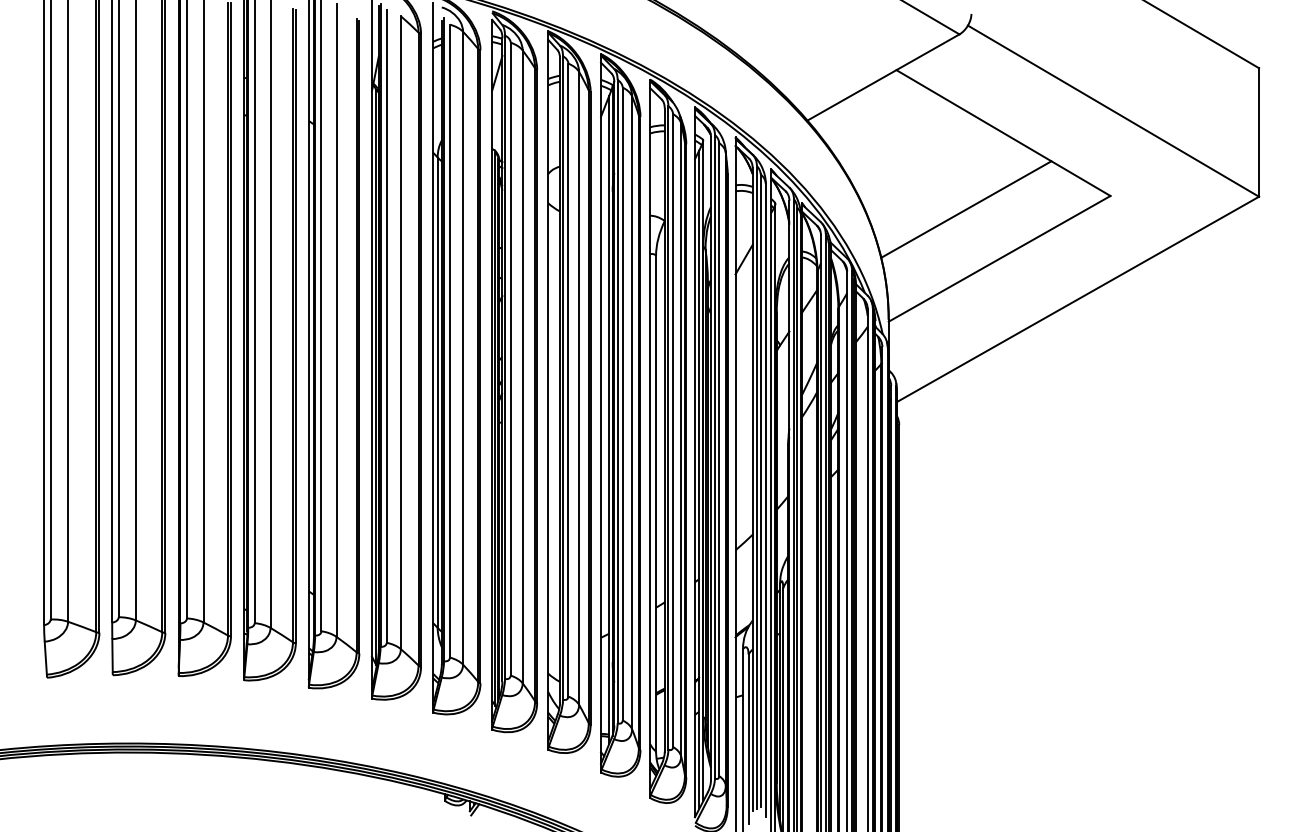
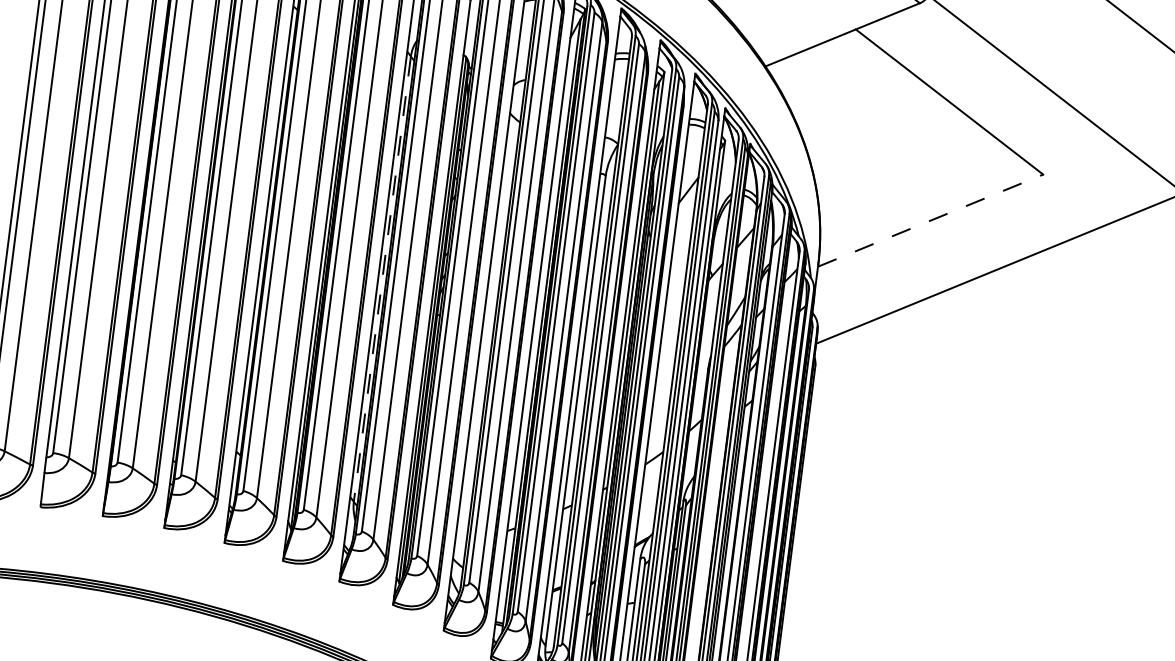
line: (966, 209) -> (905, 169), removed
line: (1000, 258) -> (931, 220), solid -> dashed
line: (437, 393) -> (382, 279), solid -> dashed

